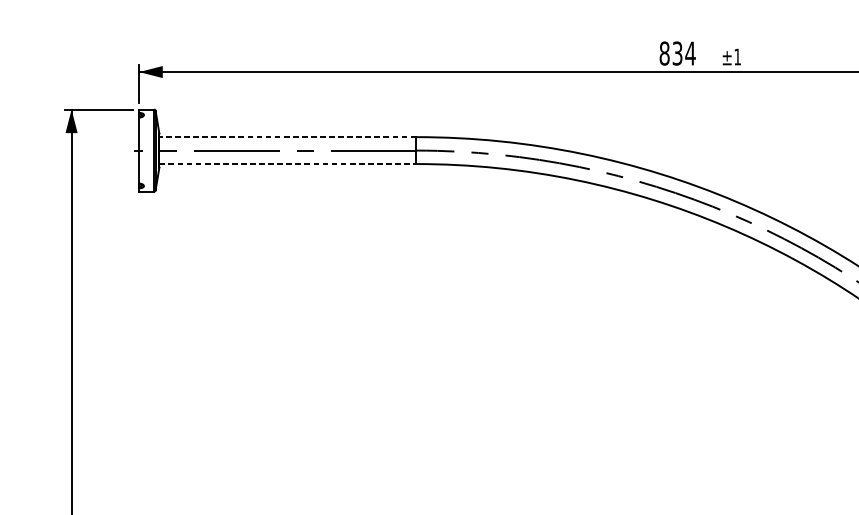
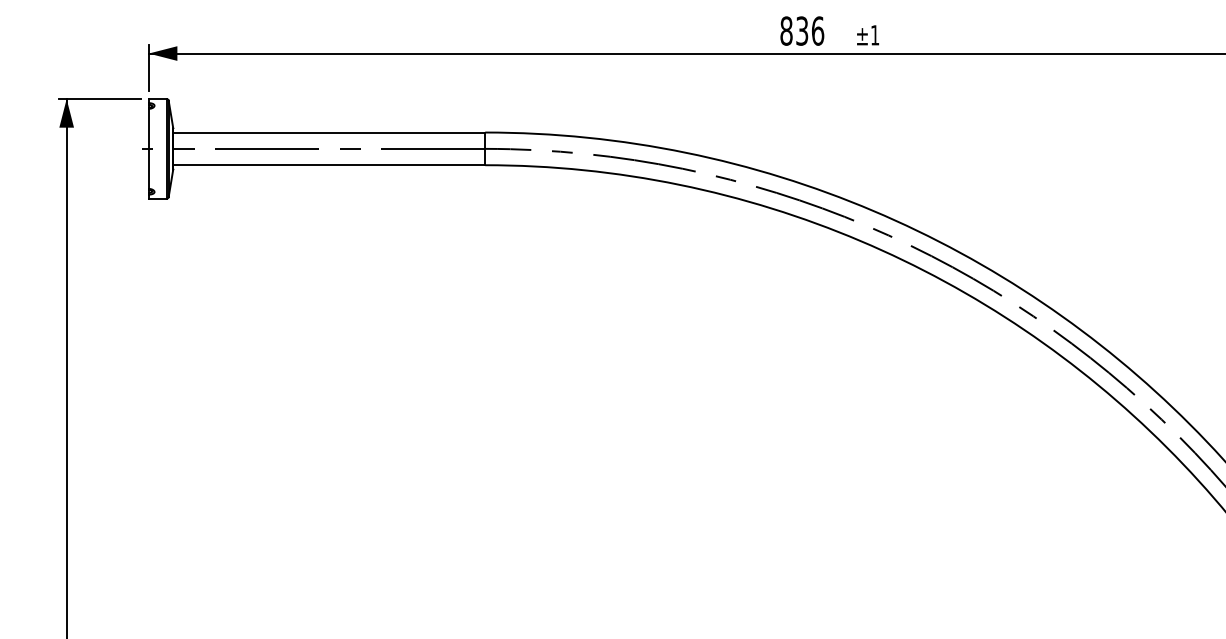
text: (690, 53) -> (817, 30), 834 -> 836
line: (288, 137) -> (329, 132), dashed -> solid
line: (288, 164) -> (329, 165), dashed -> solid

